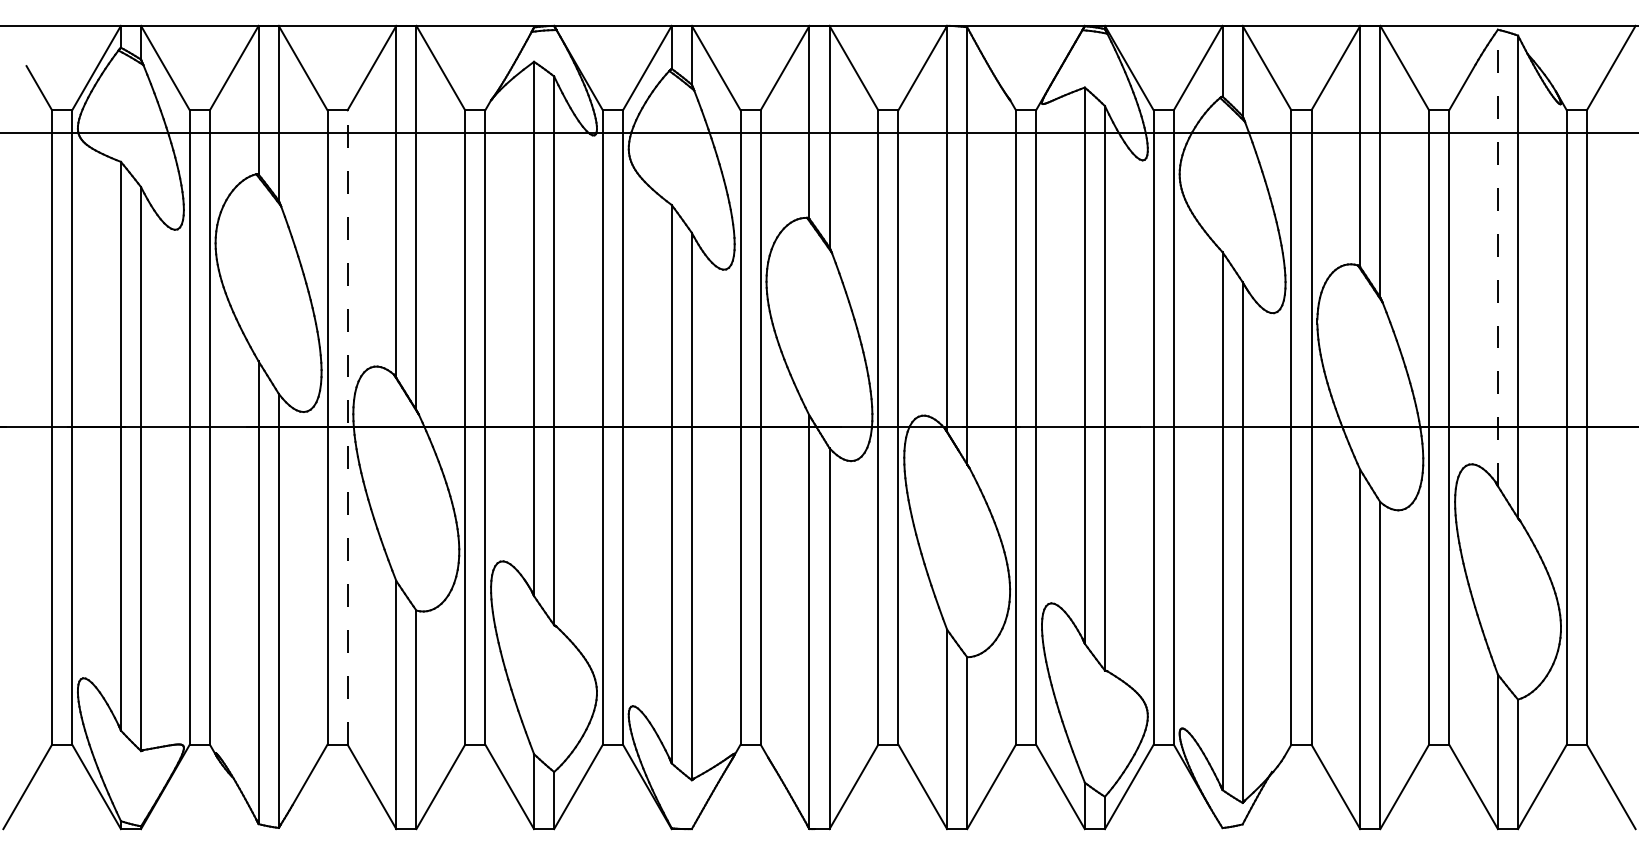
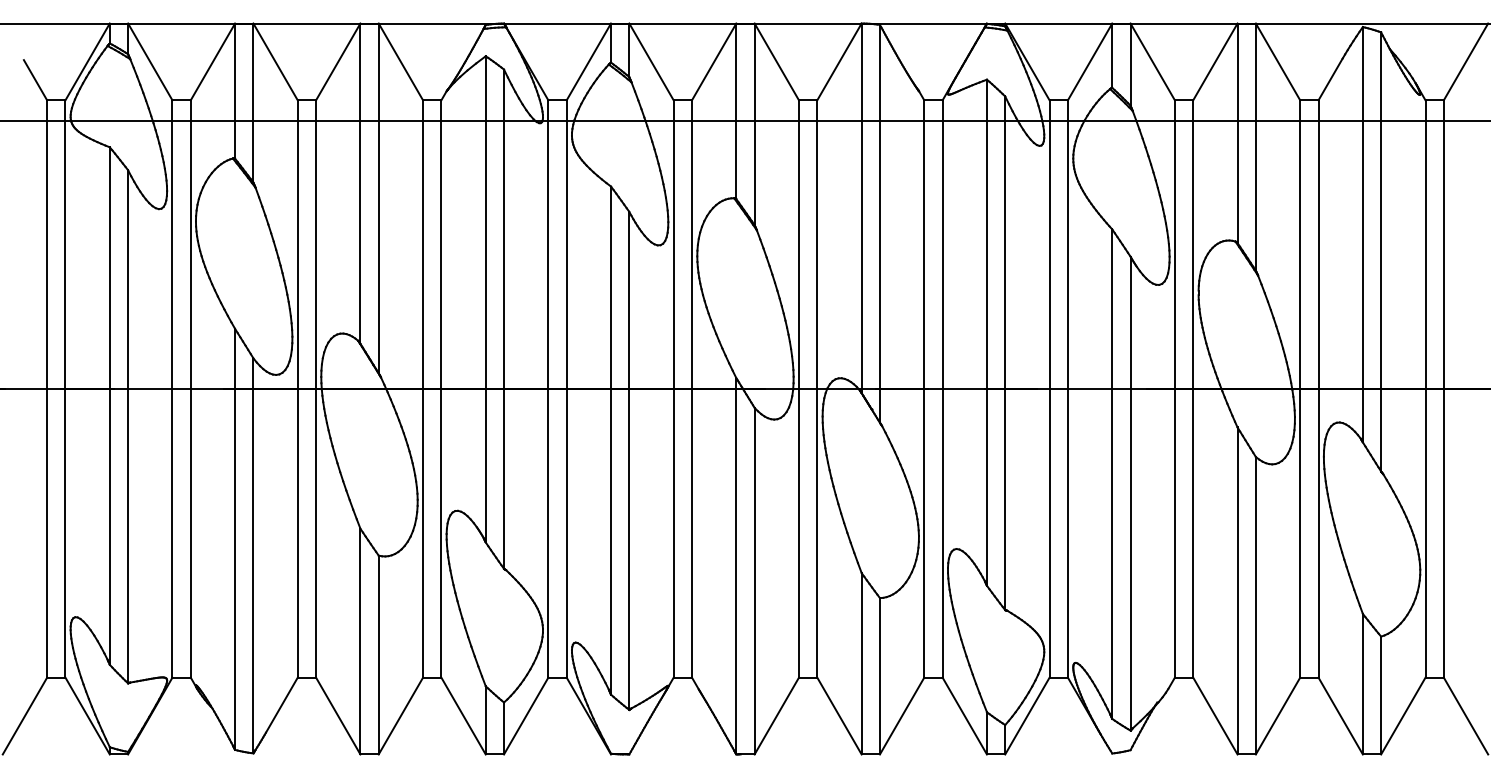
line: (1497, 257) -> (1362, 234), dashed -> solid
line: (347, 427) -> (315, 389), dashed -> solid

